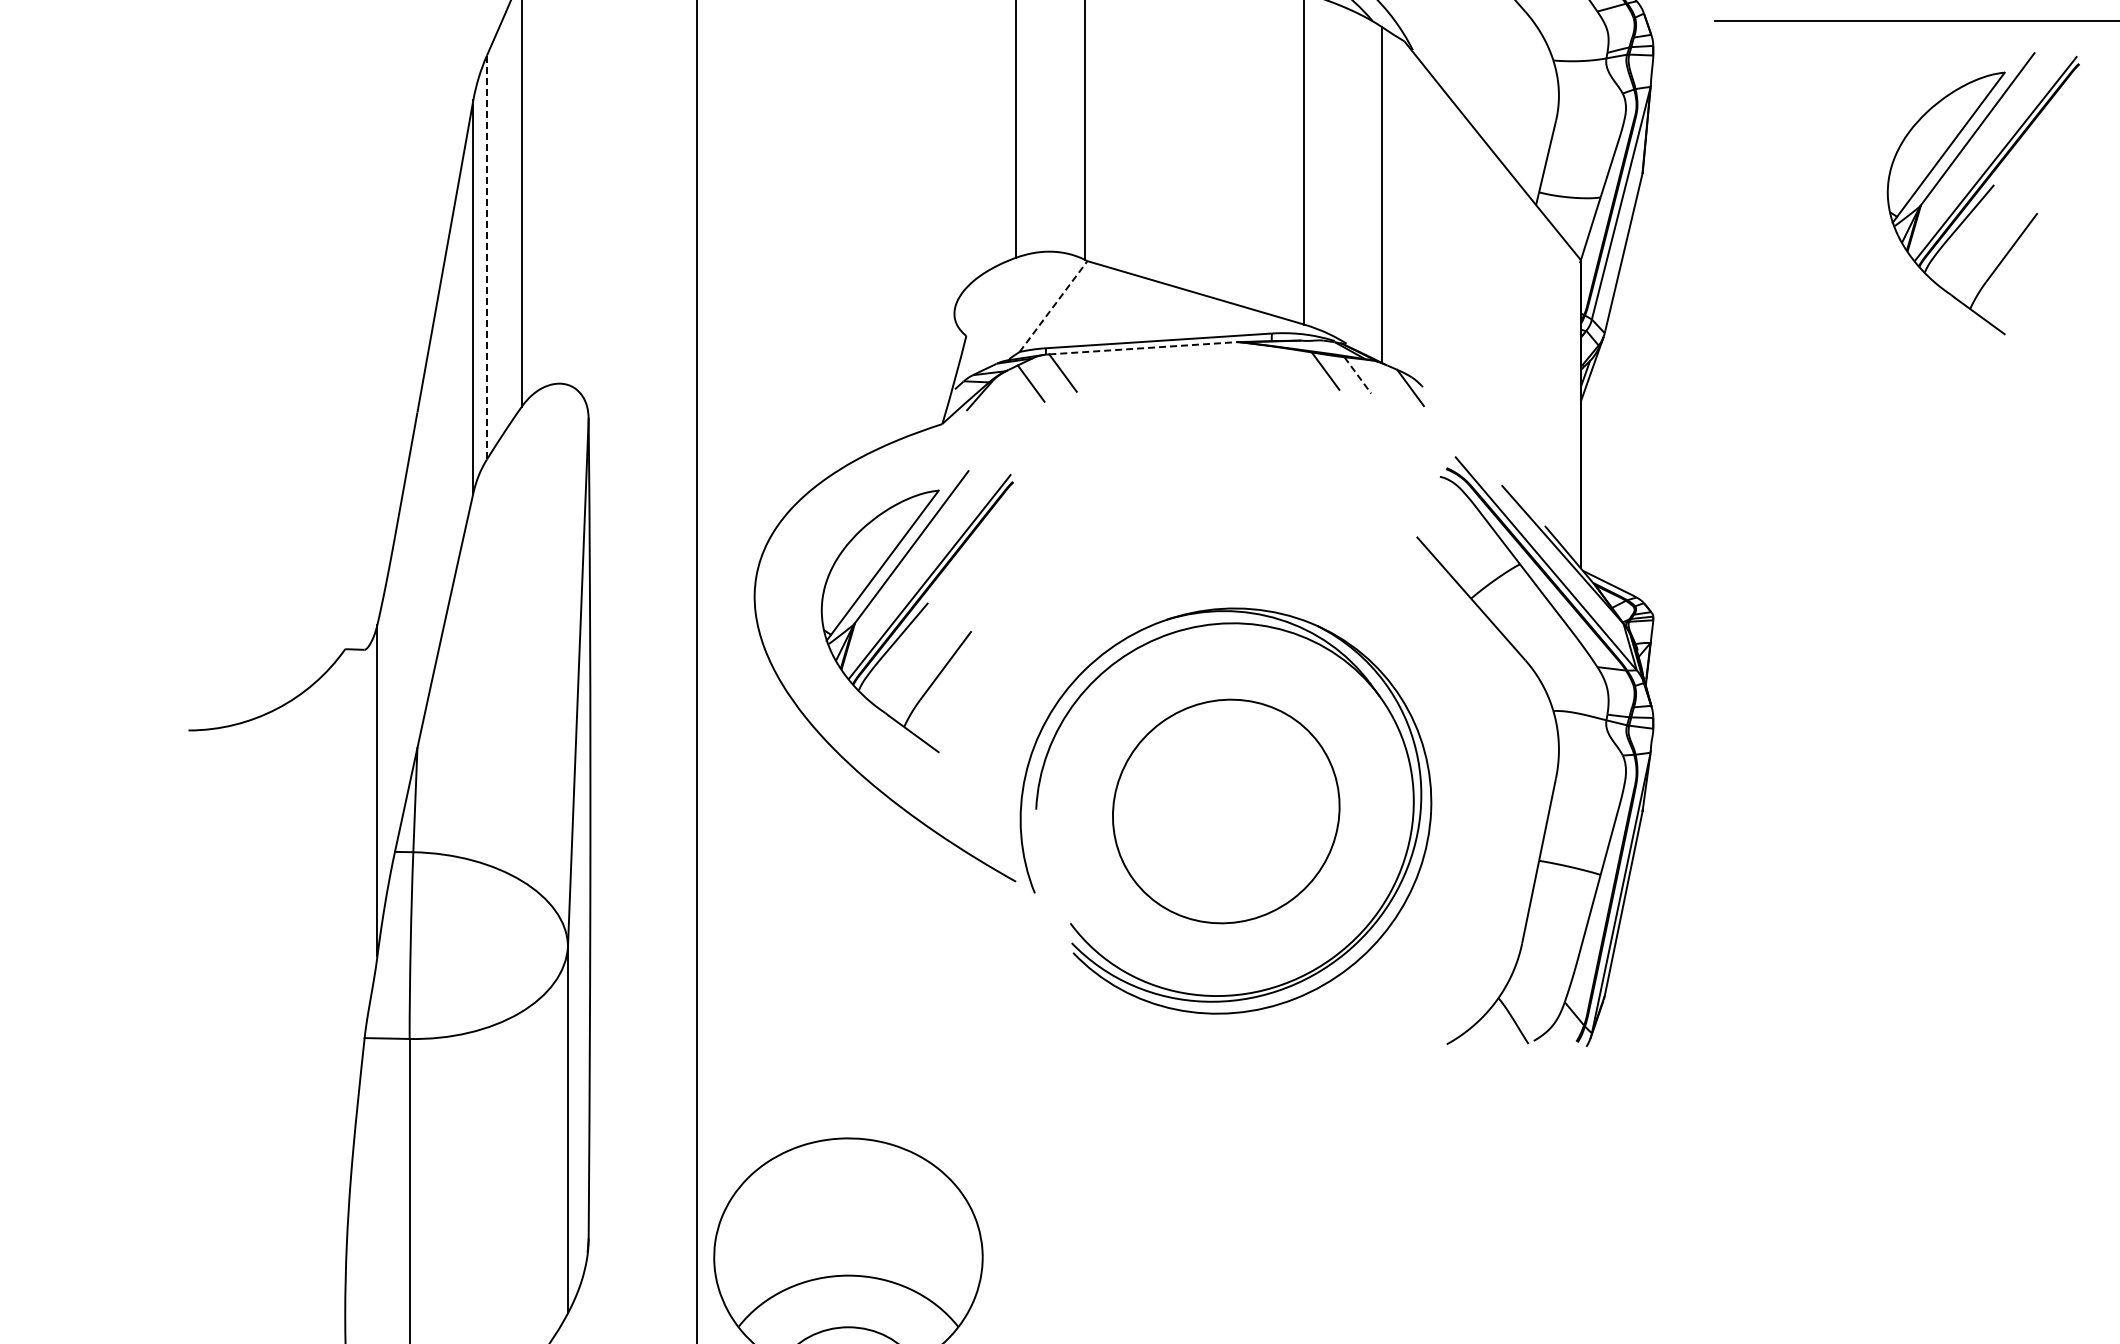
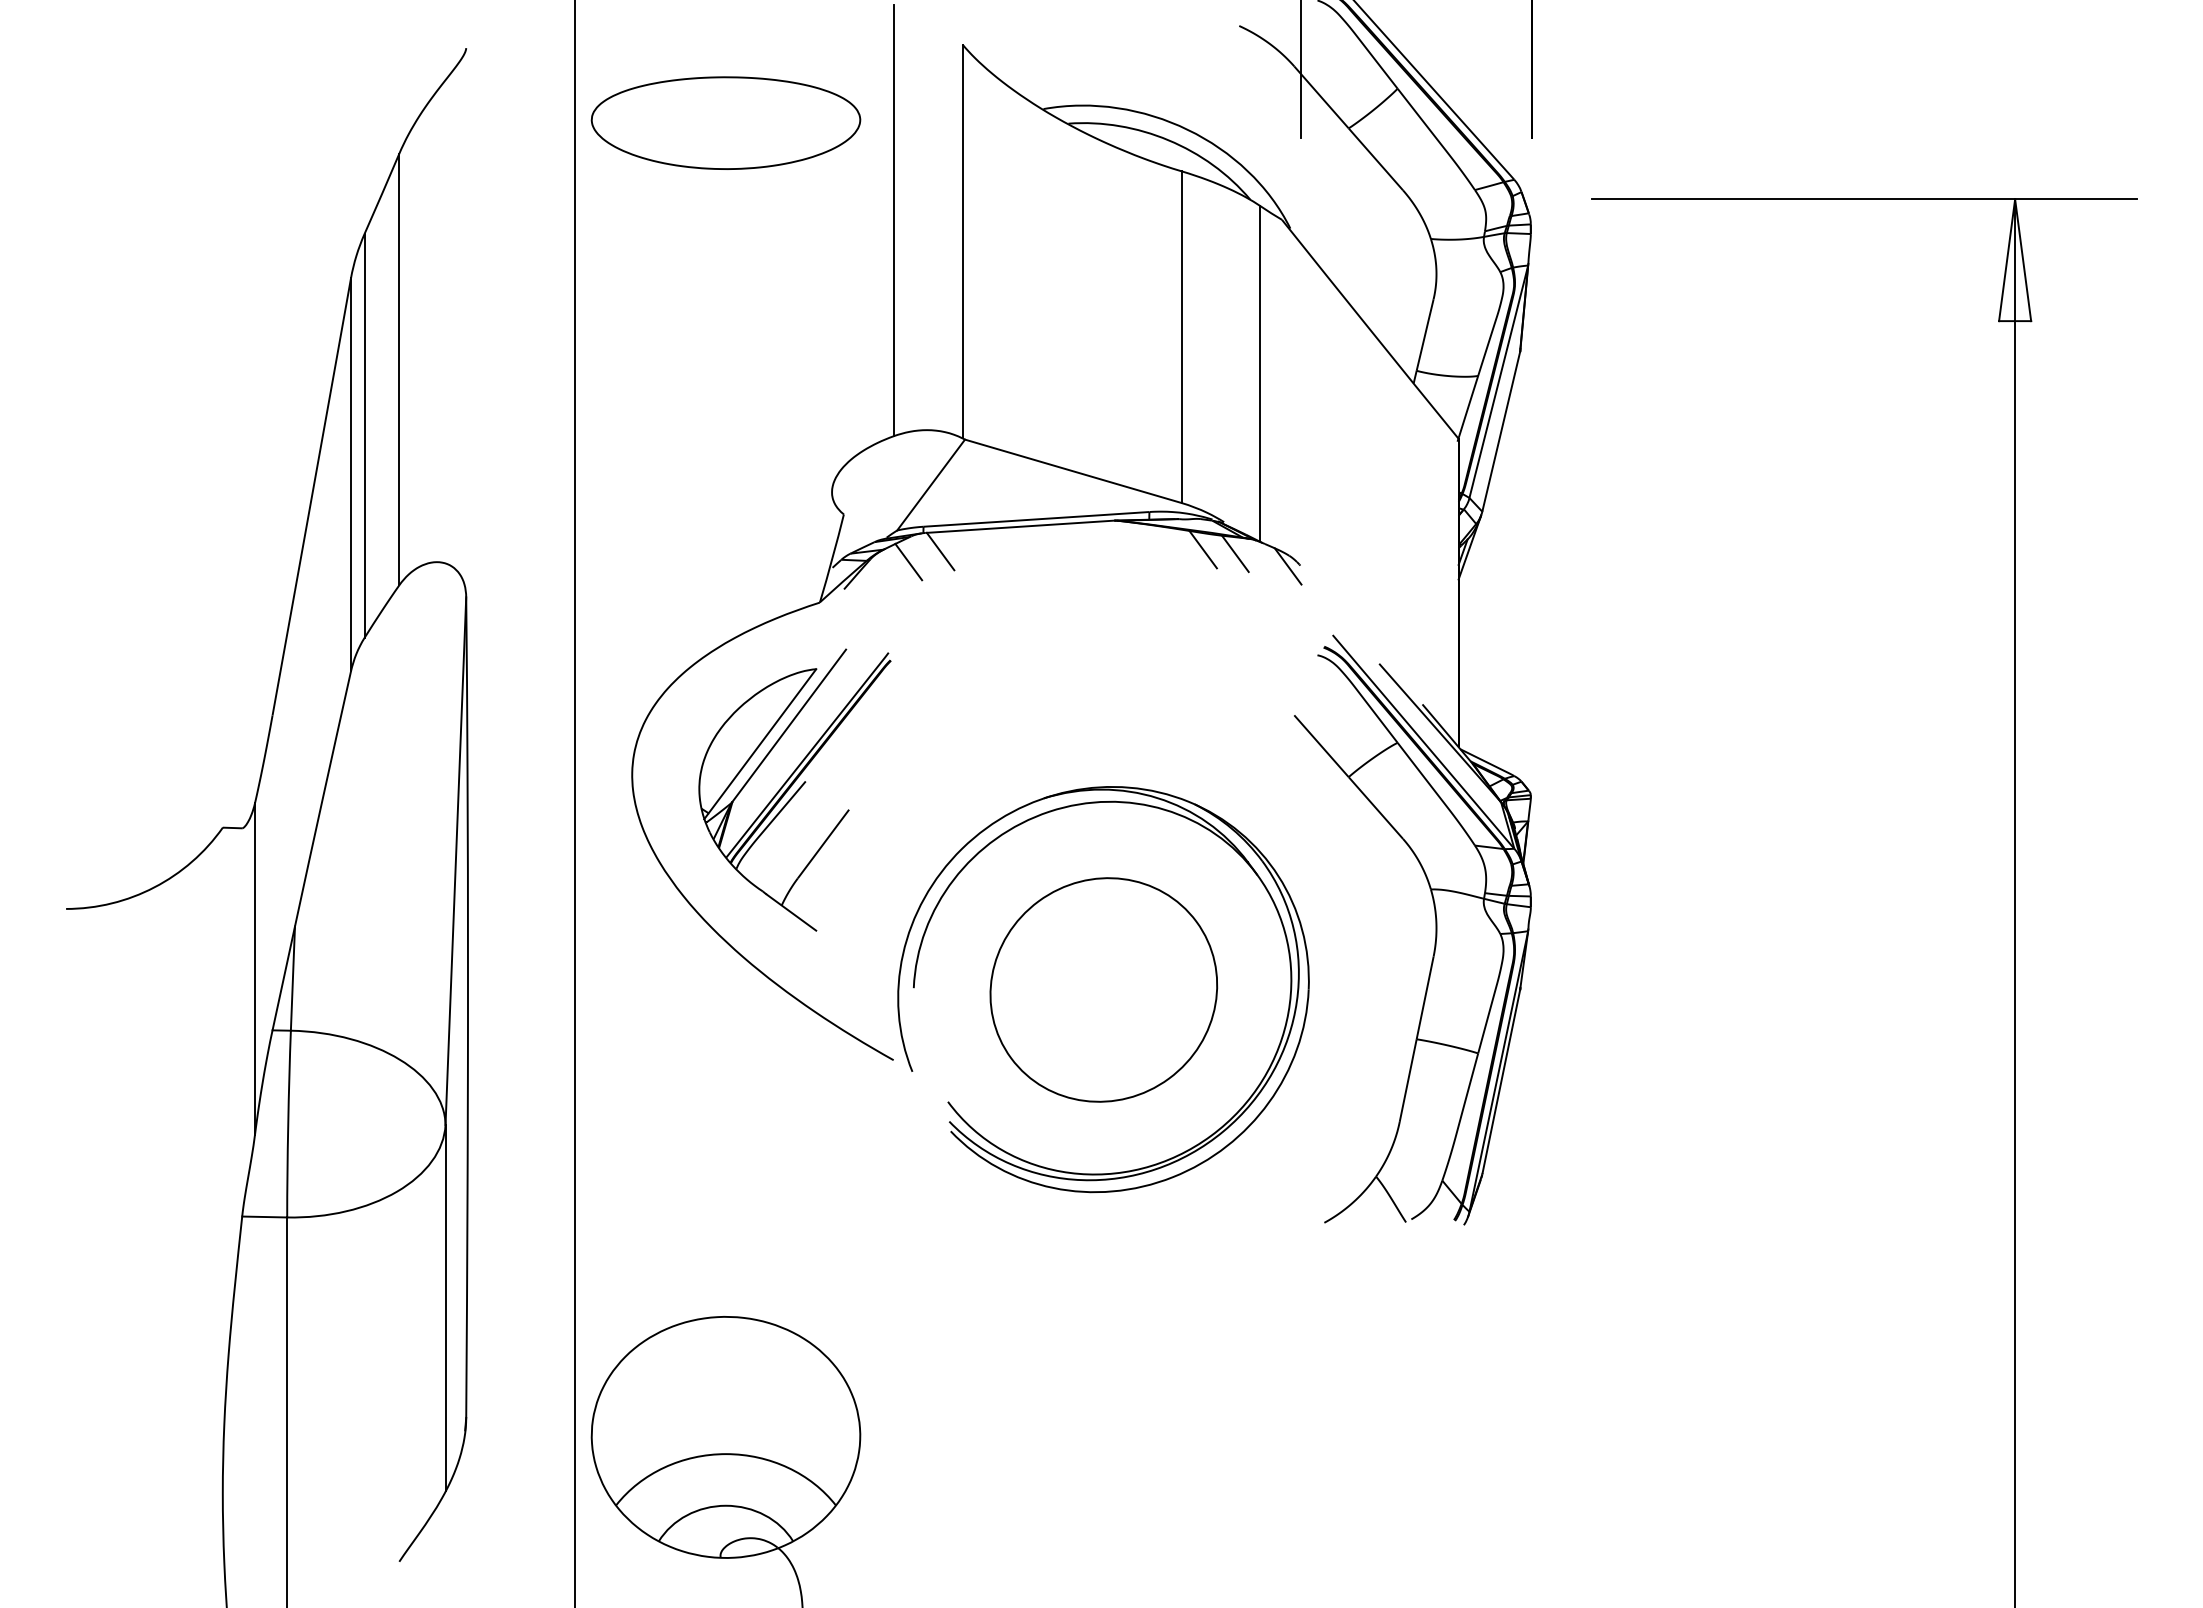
part: (1982, 193) -> (1860, 371), removed
line: (486, 258) -> (364, 436), dashed -> solid
line: (1053, 307) -> (931, 485), dashed -> solid
line: (1142, 348) -> (1020, 526), dashed -> solid
line: (1357, 375) -> (1235, 553), dashed -> solid

